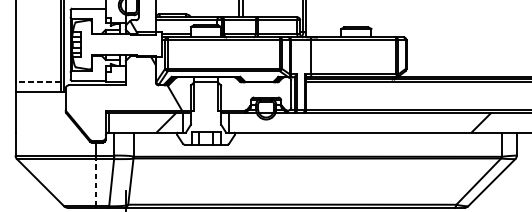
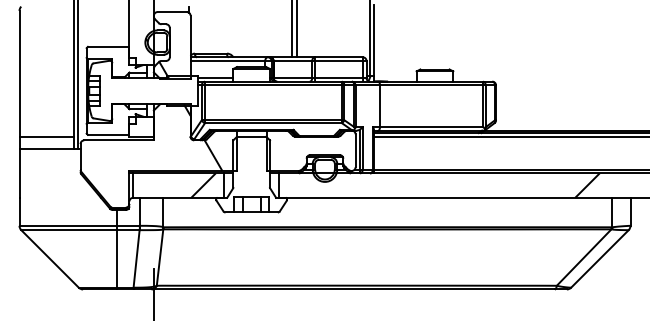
line: (37, 82) -> (46, 136), dashed -> solid
line: (95, 182) -> (117, 258), dashed -> solid

